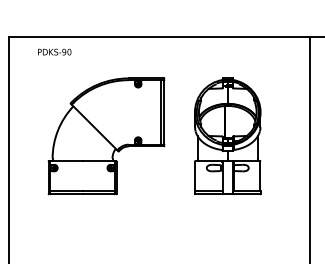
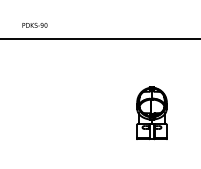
text: (54, 51) -> (34, 24), moved
part: (106, 136) -> (61, 113), removed
part: (227, 136) -> (151, 113), size x0.6

